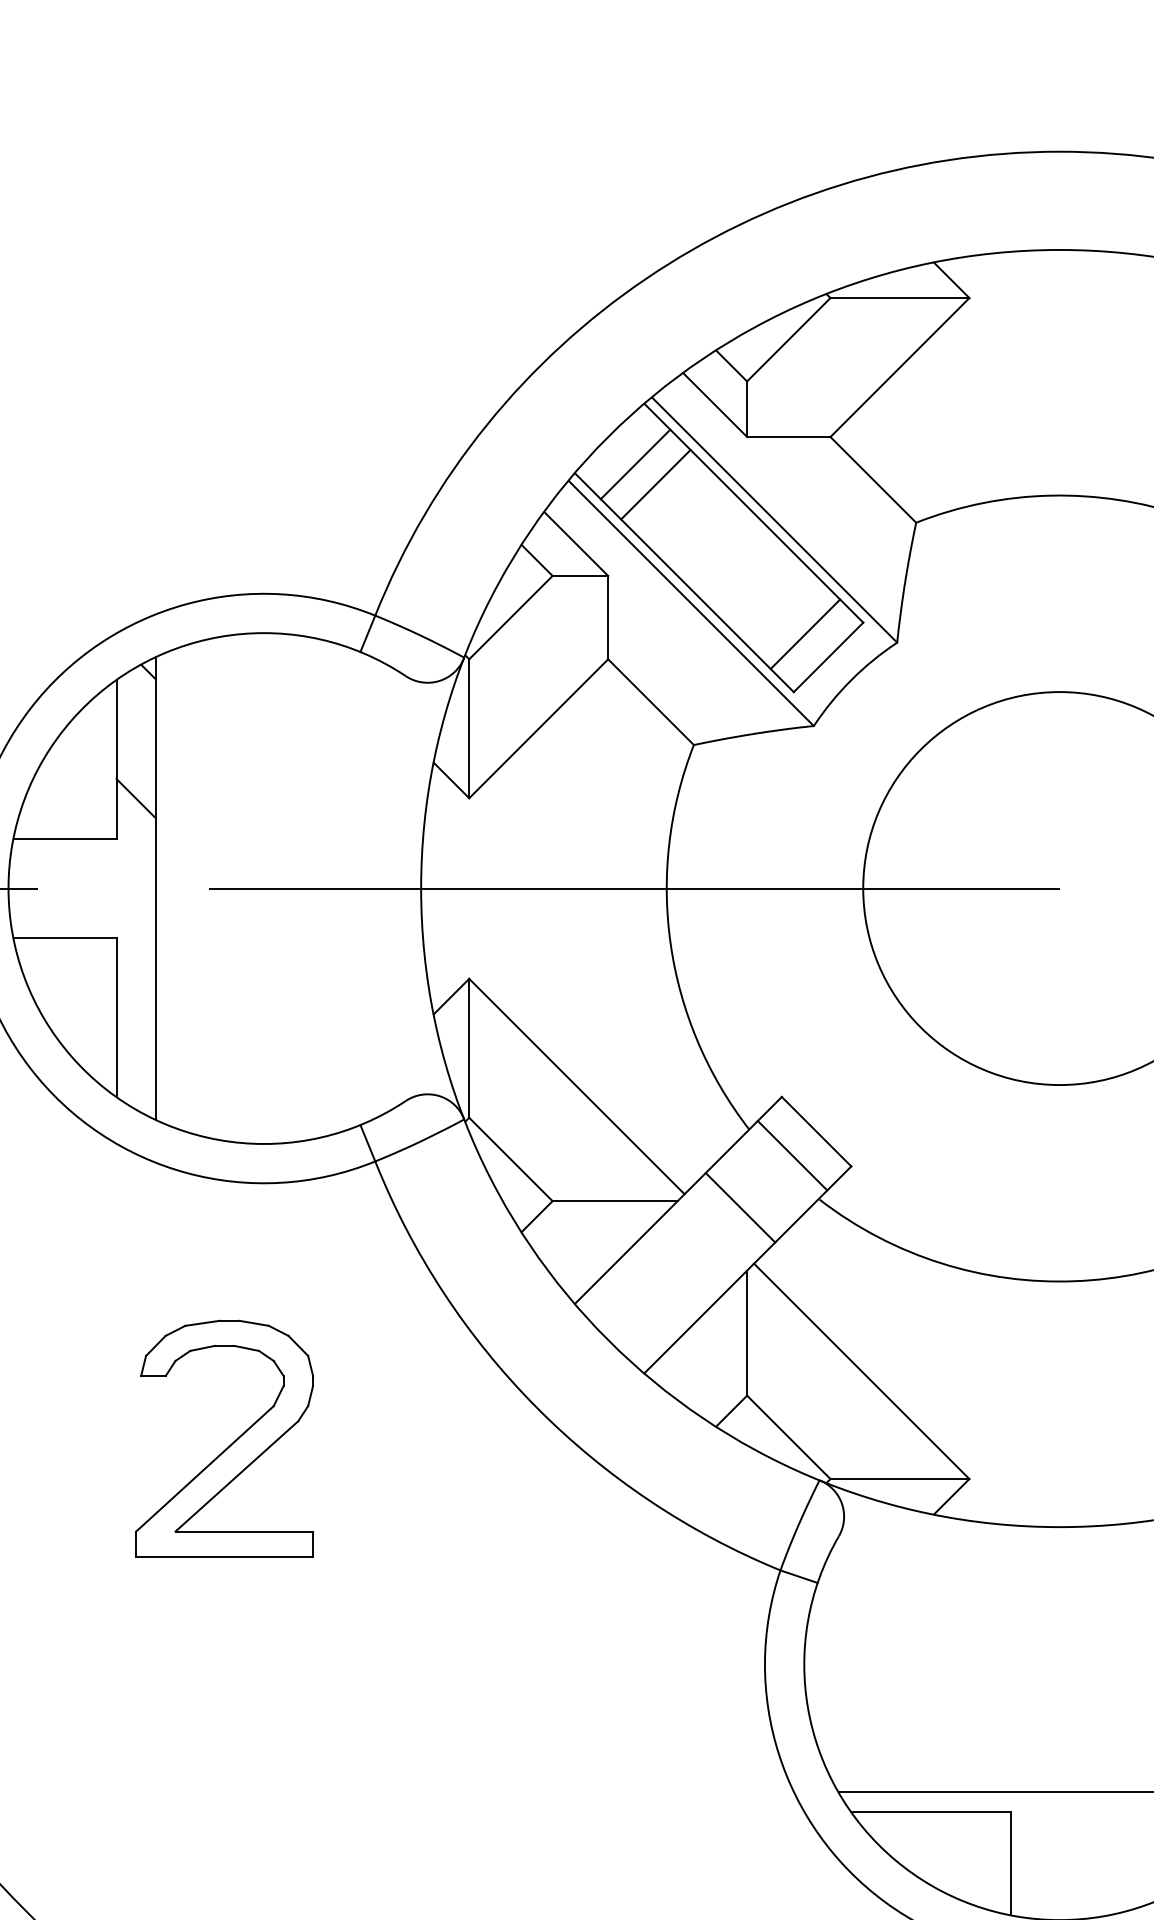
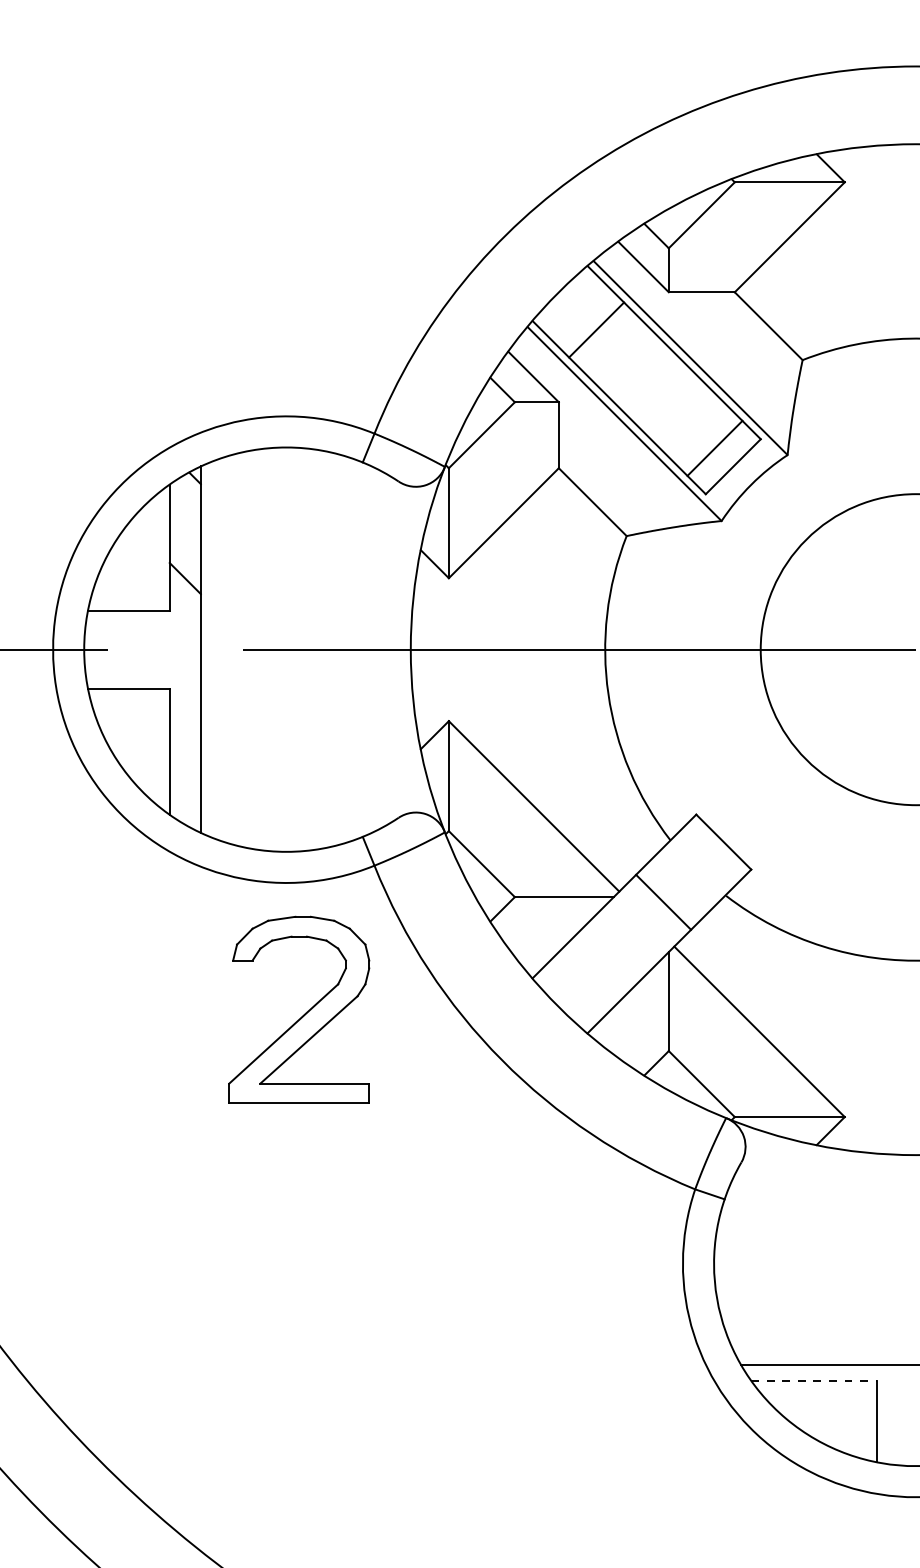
line: (635, 463) -> (580, 313), removed
line: (792, 1154) -> (704, 860), removed
part: (231, 1442) -> (304, 1013), moved
line: (931, 1811) -> (814, 1380), solid -> dashed

